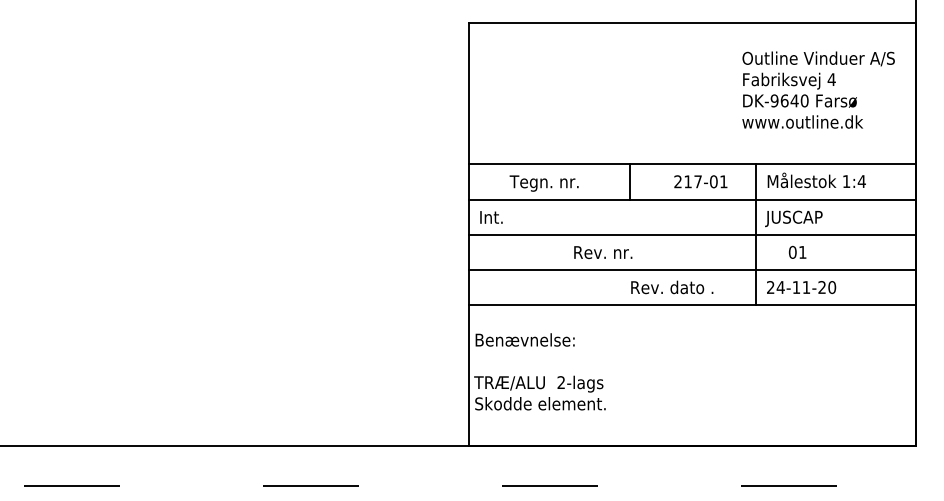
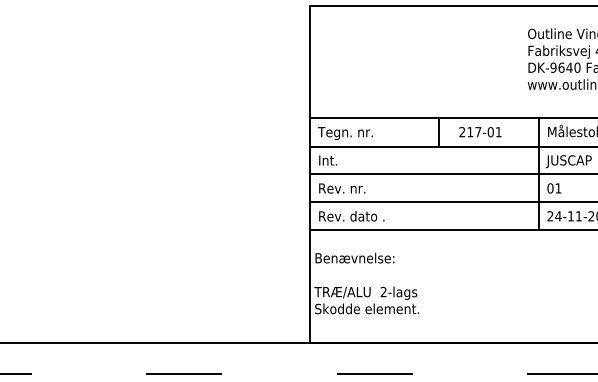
text: (700, 181) -> (480, 131), moved
text: (543, 183) -> (344, 133), moved
text: (797, 251) -> (554, 187), moved
text: (603, 252) -> (342, 188), moved
text: (672, 287) -> (352, 216), moved

